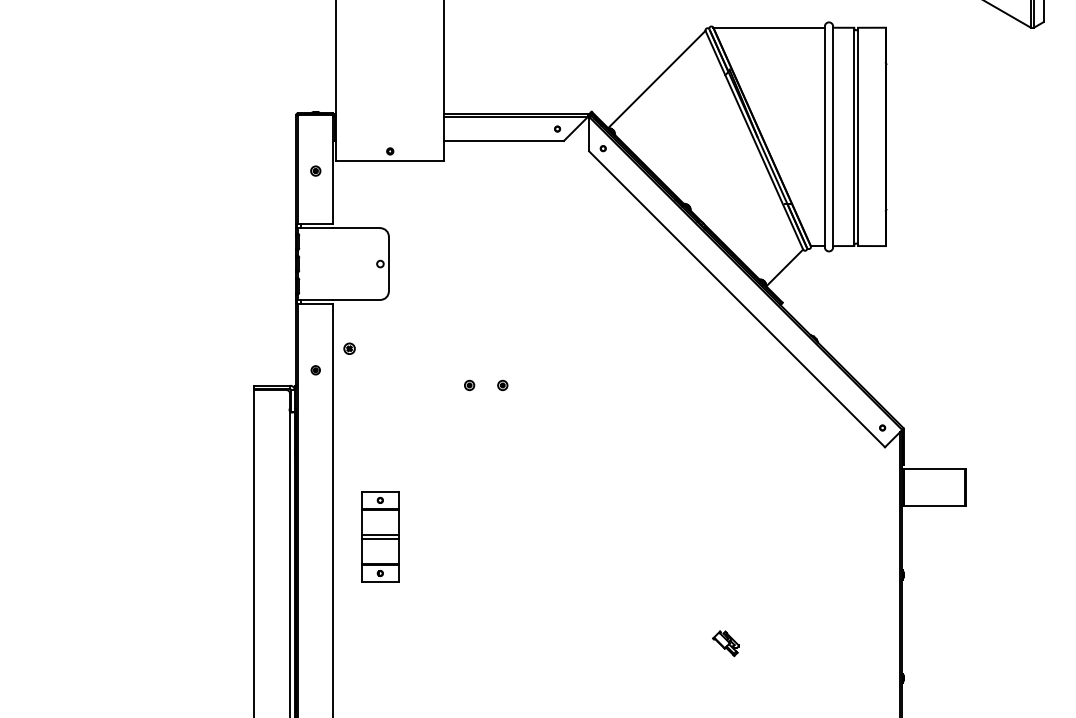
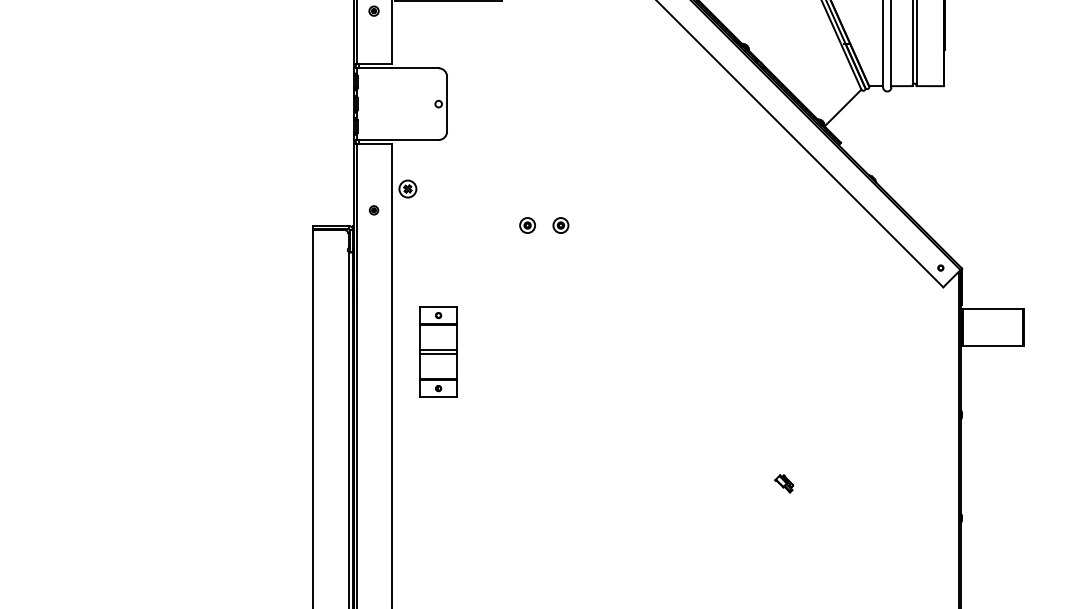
part: (349, 348) -> (407, 188), size x1.6
part: (469, 385) -> (527, 225), size x1.6
part: (502, 385) -> (560, 225), size x1.6
part: (380, 536) -> (438, 351), moved
part: (725, 643) -> (783, 483), size x0.7

